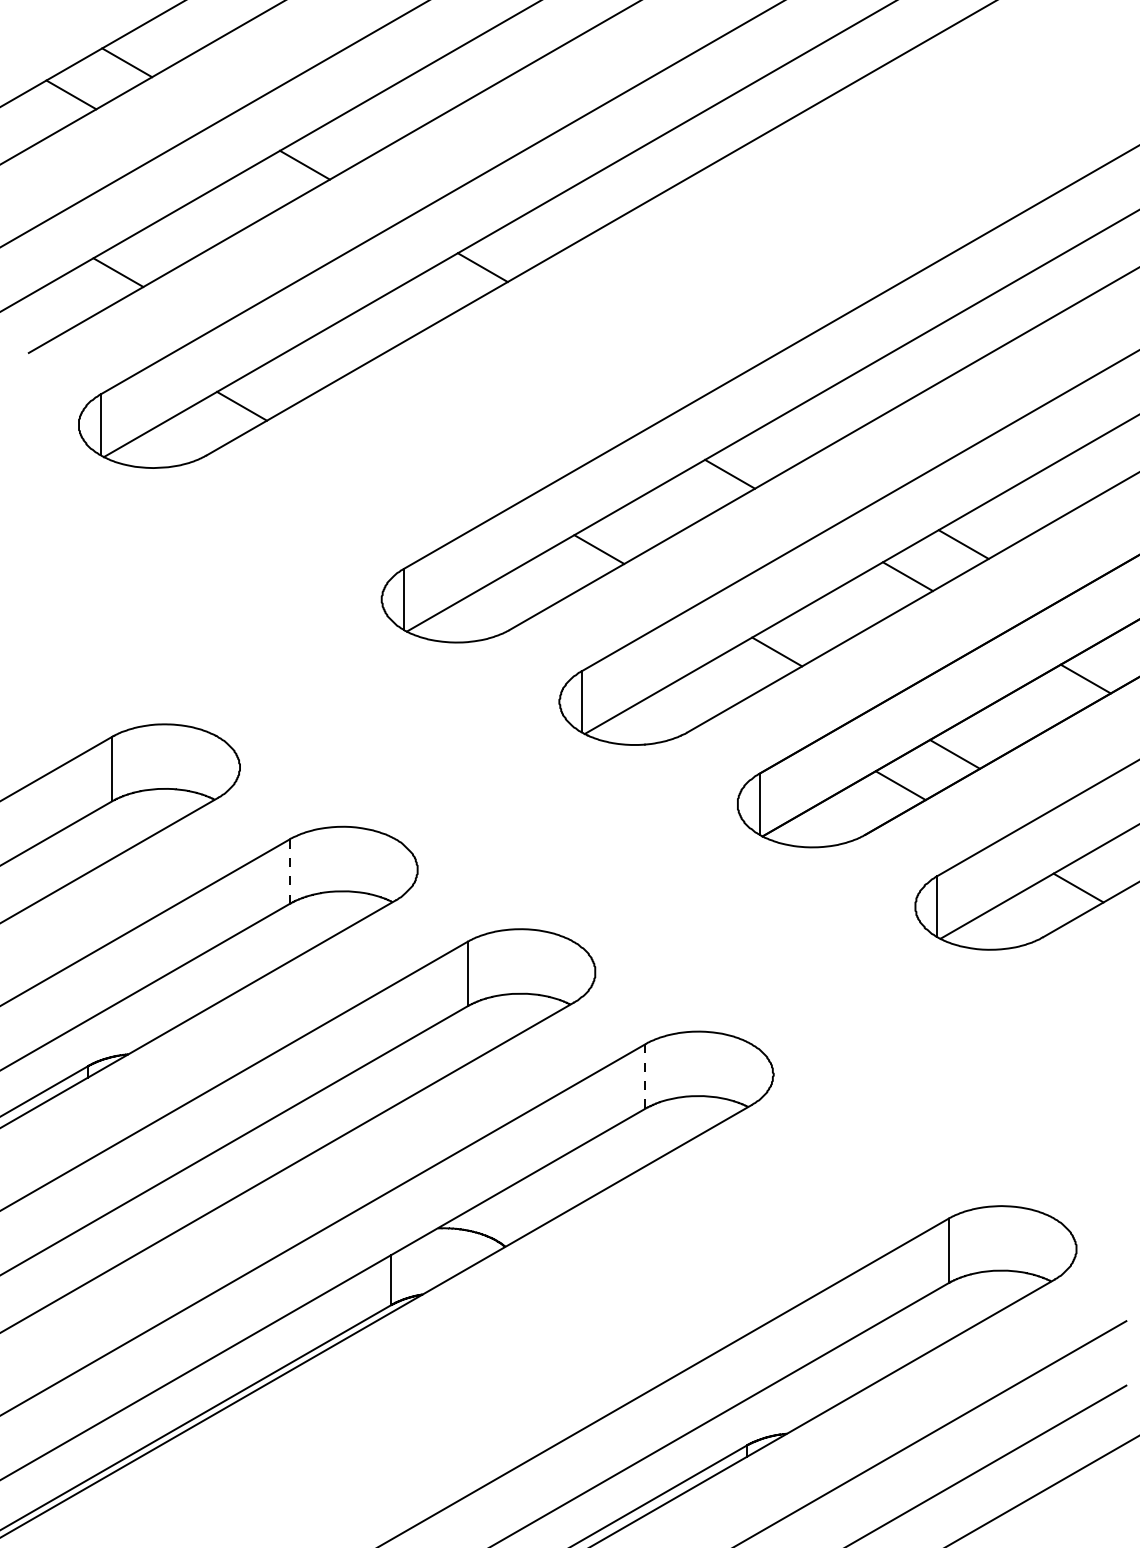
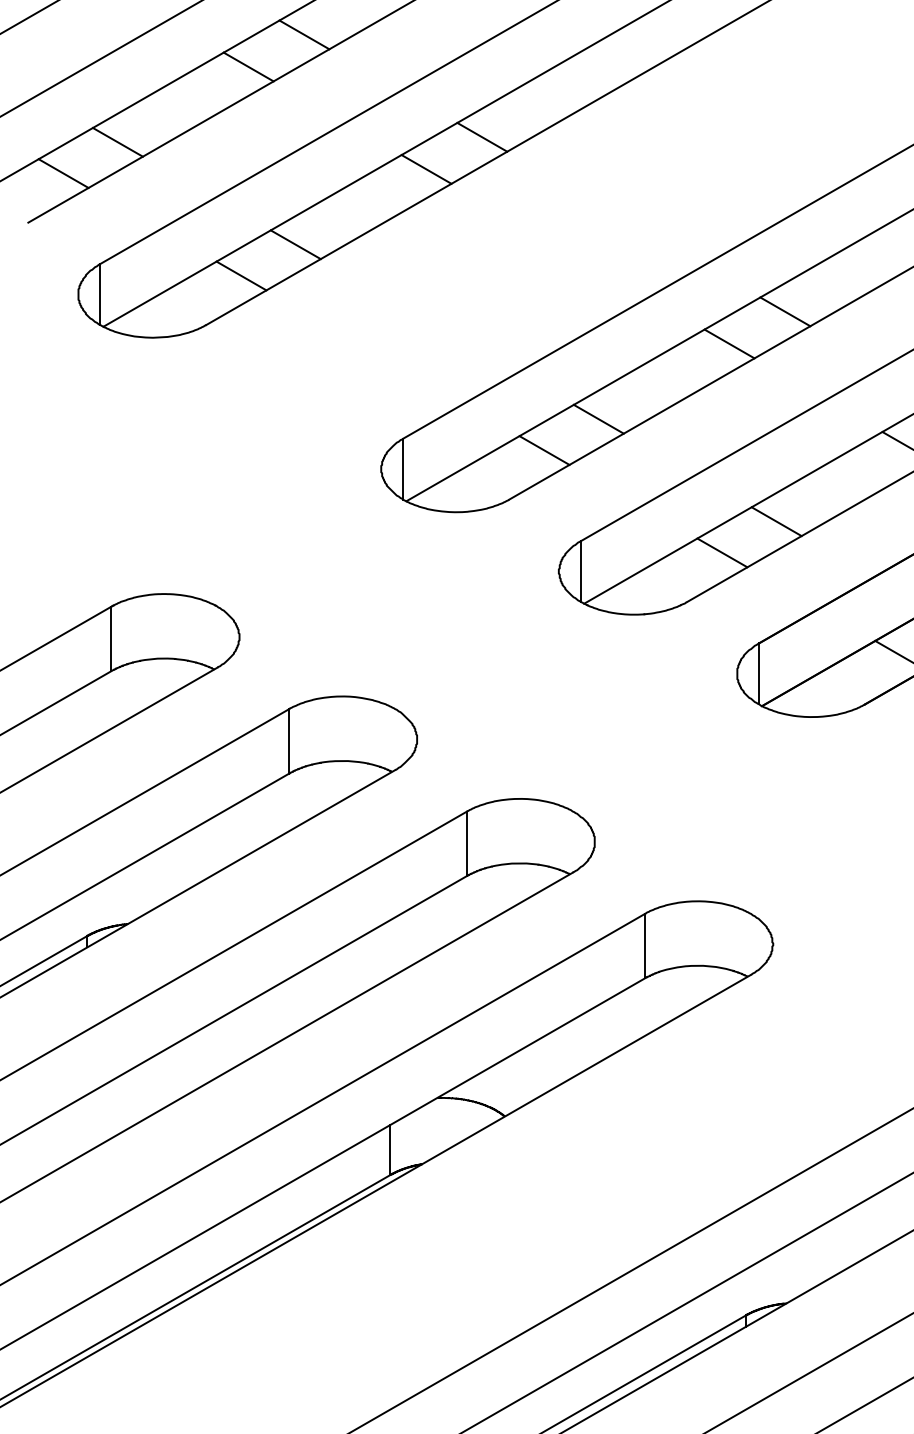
line: (249, 196) -> (248, 66), added
line: (427, 299) -> (426, 169), added
line: (64, 303) -> (63, 173), added
line: (296, 374) -> (295, 244), added
line: (785, 441) -> (784, 311), added
line: (545, 580) -> (544, 450), added
line: (722, 682) -> (721, 552), added
line: (289, 872) -> (288, 742), dashed -> solid
line: (645, 1076) -> (644, 946), dashed -> solid

